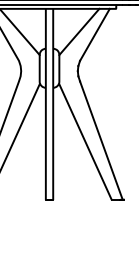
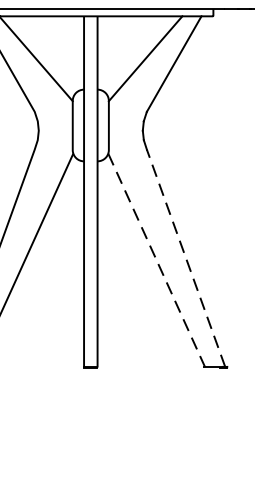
line: (101, 140) -> (186, 258), solid -> dashed
line: (85, 142) -> (156, 261), solid -> dashed

